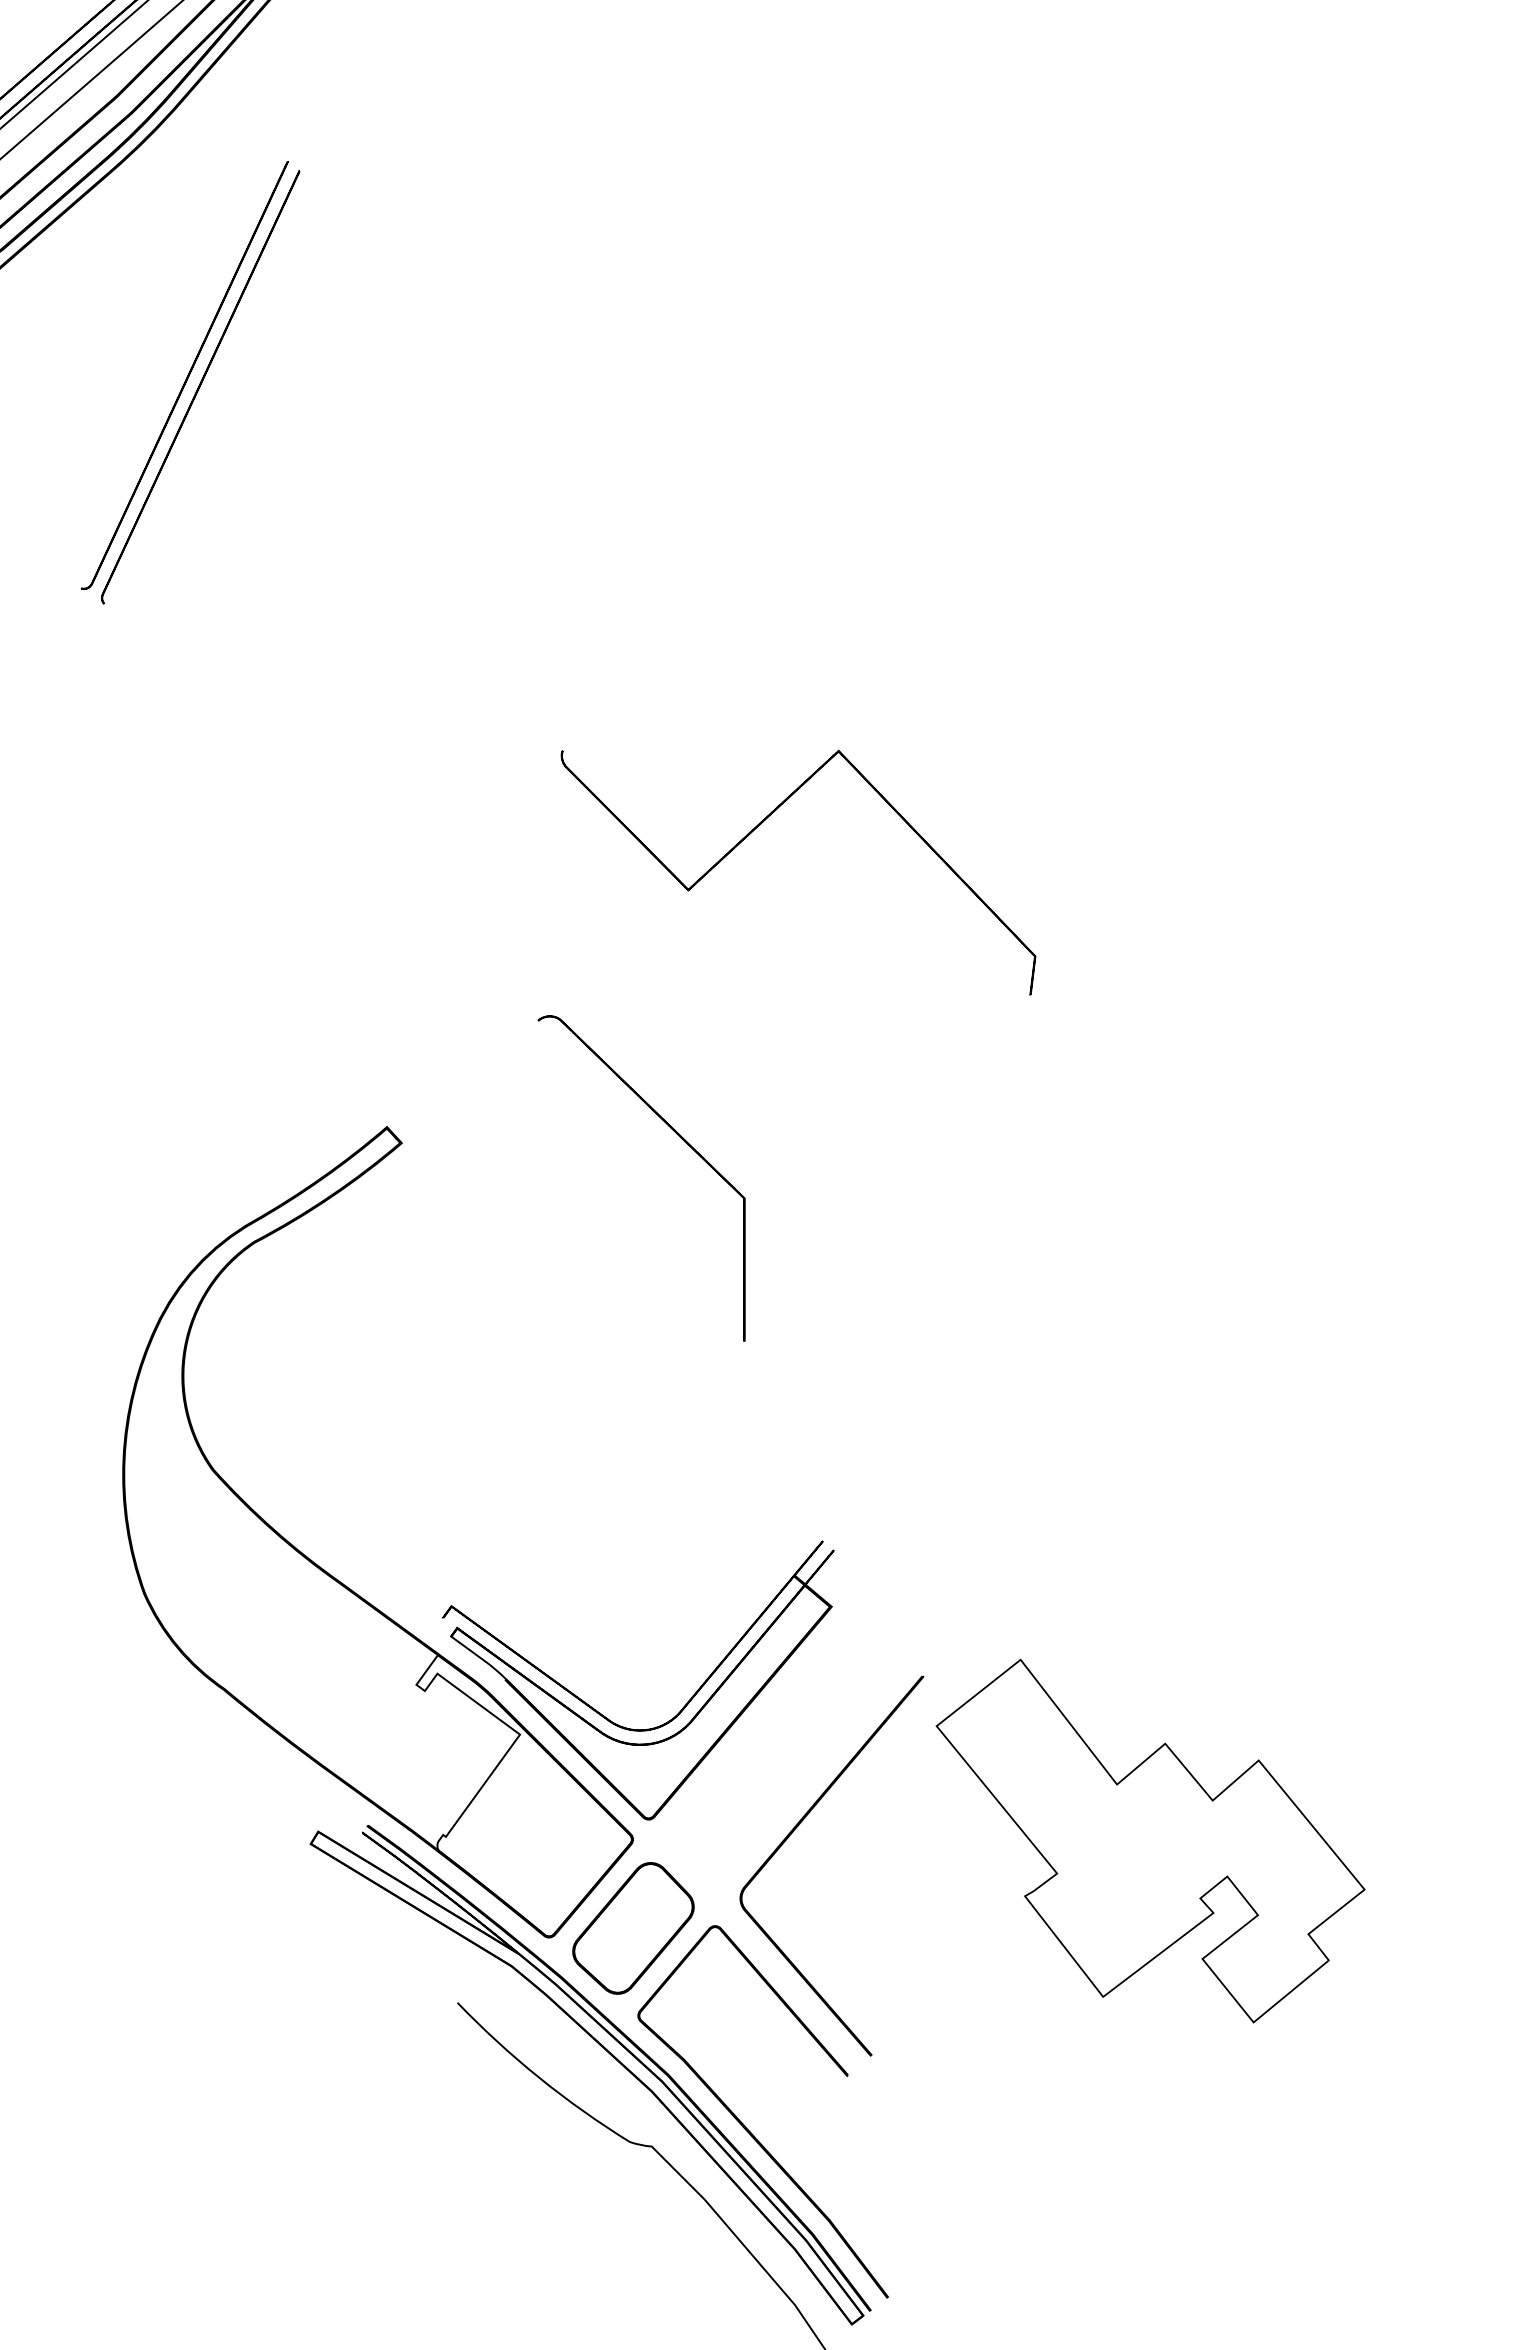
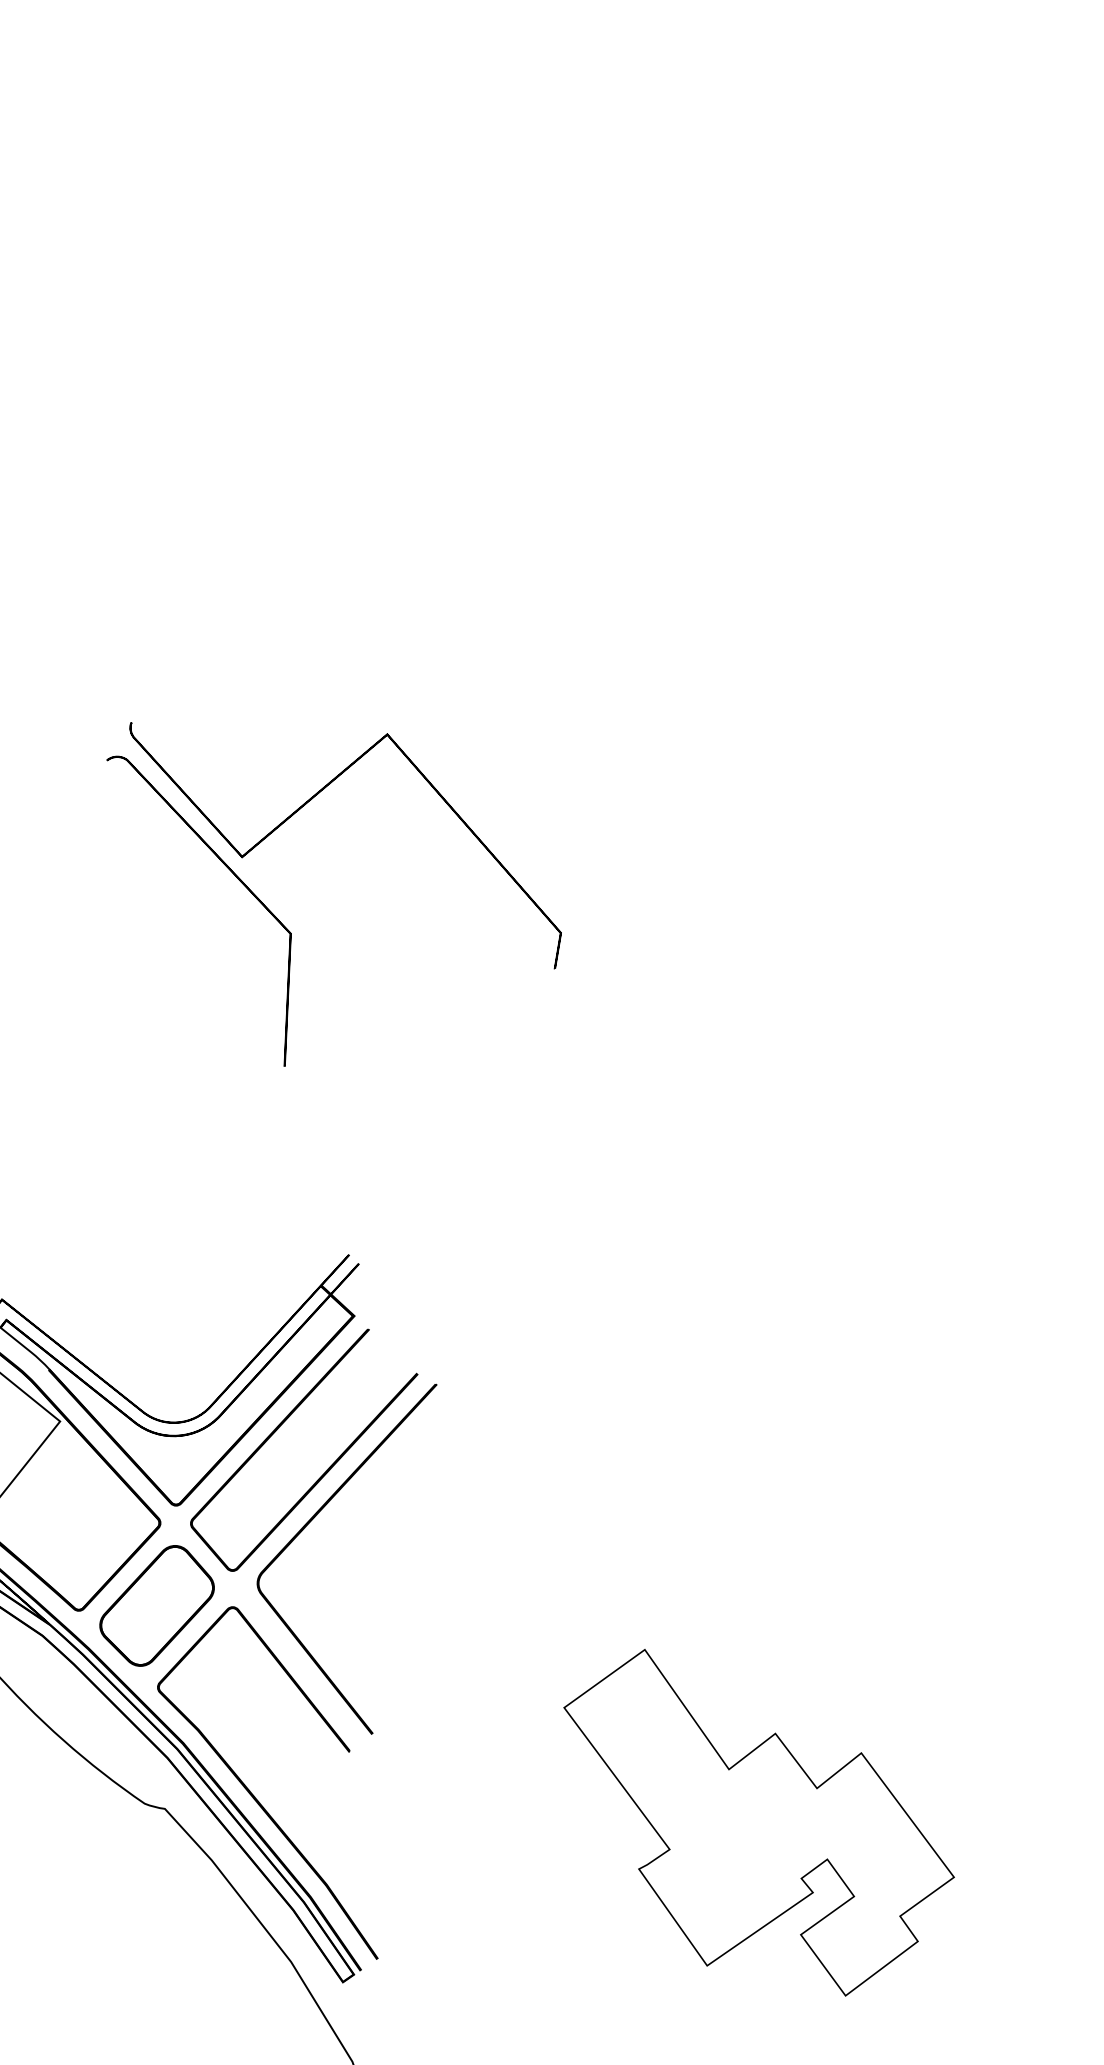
part: (761, 824) -> (312, 799), moved
part: (807, 1775) -> (324, 1471), added
part: (1150, 1840) -> (757, 1822), moved

